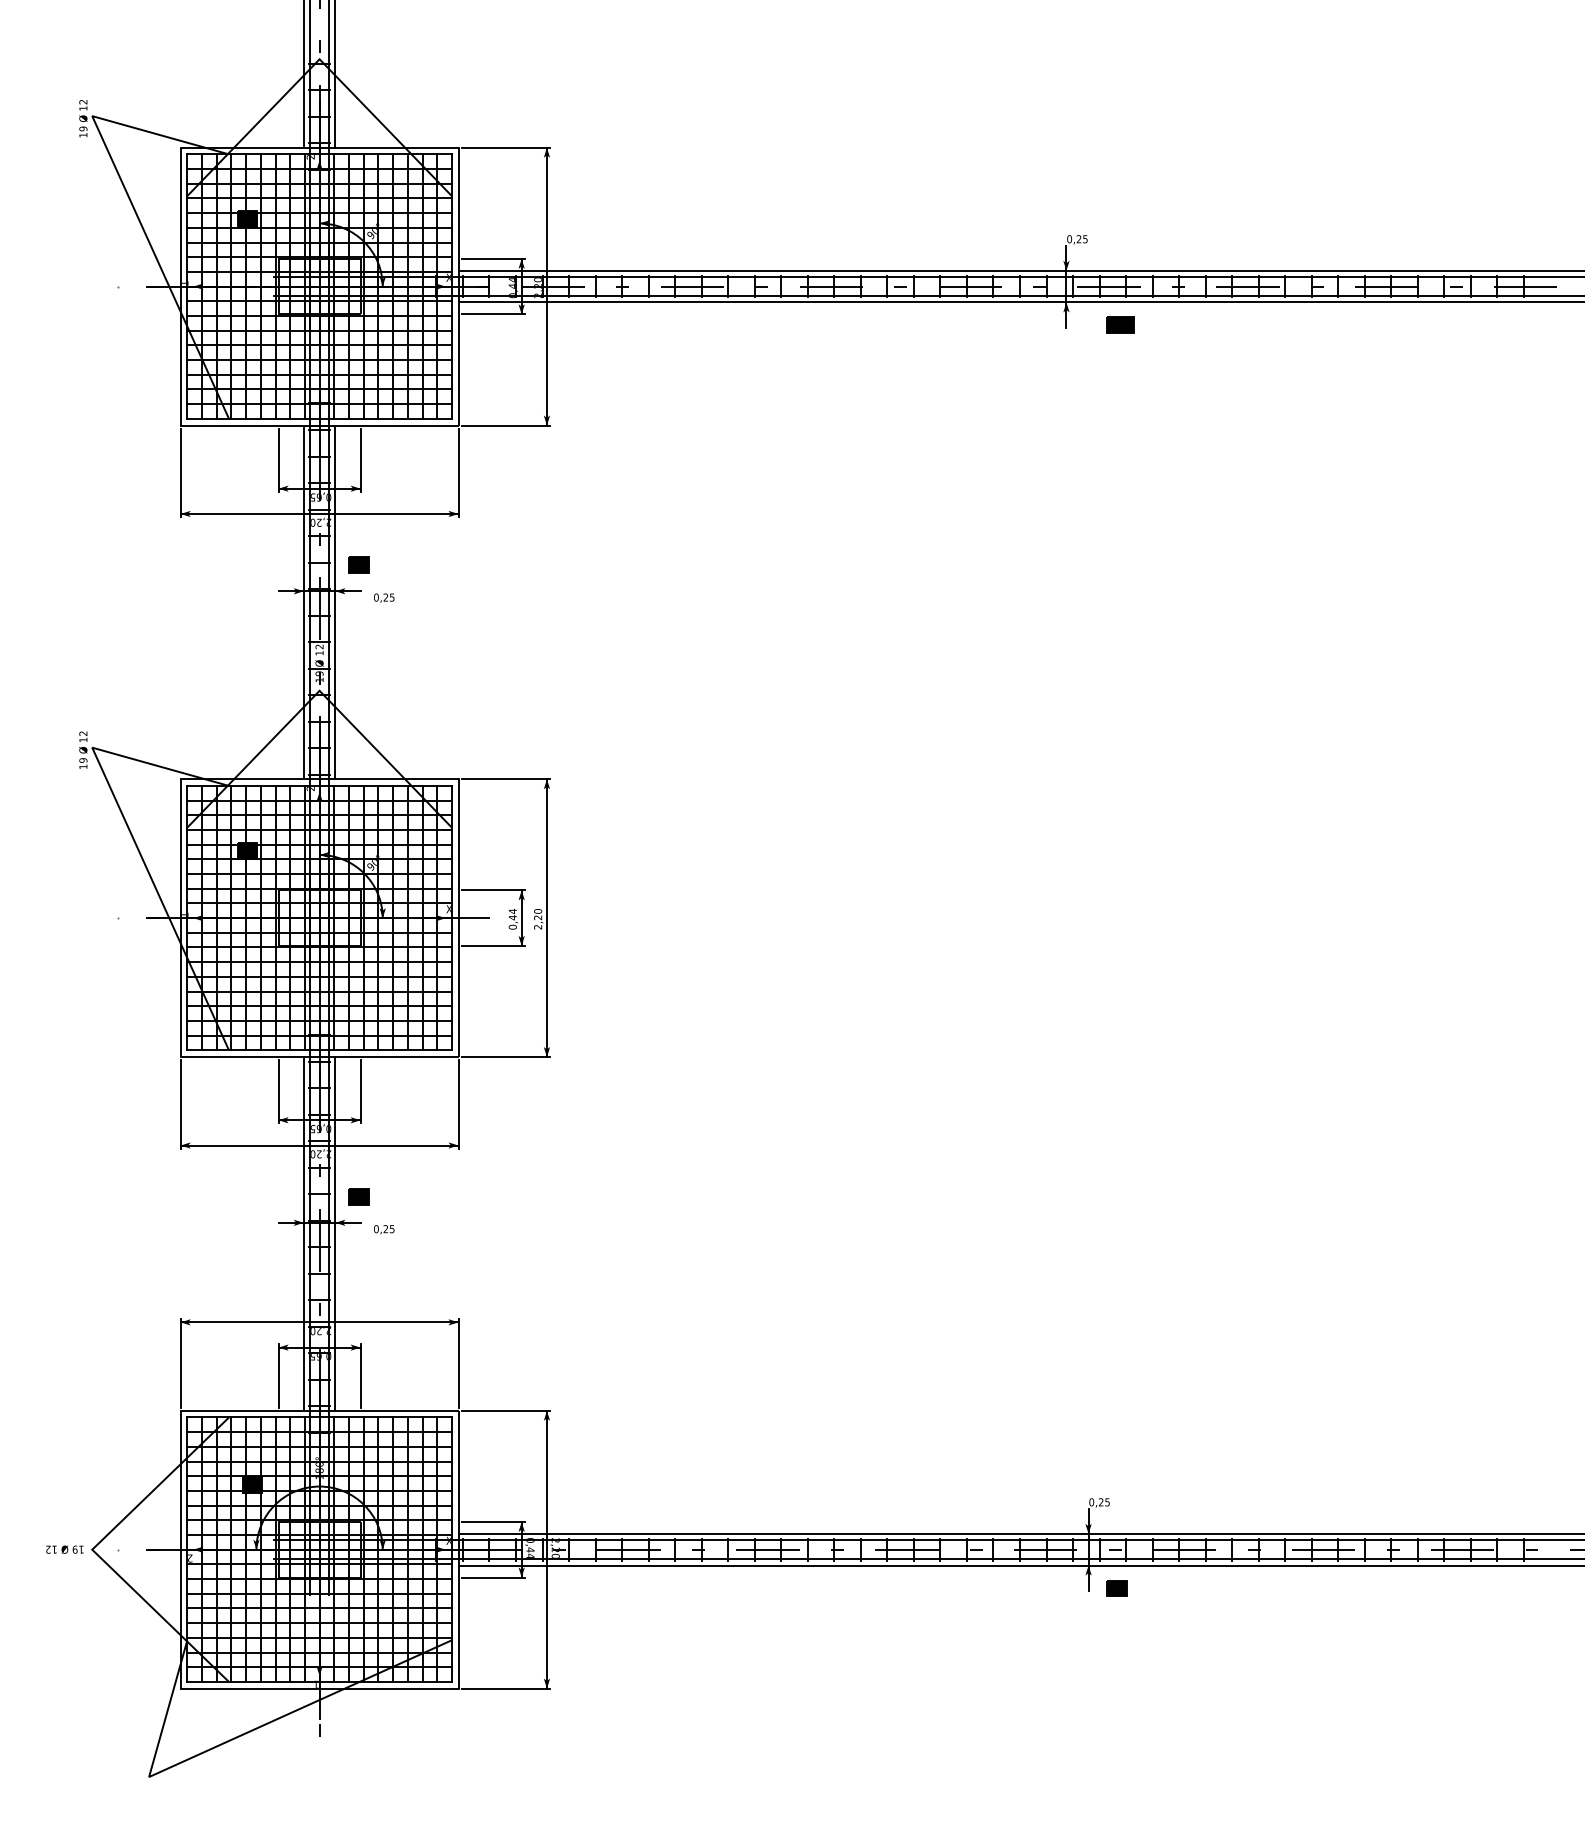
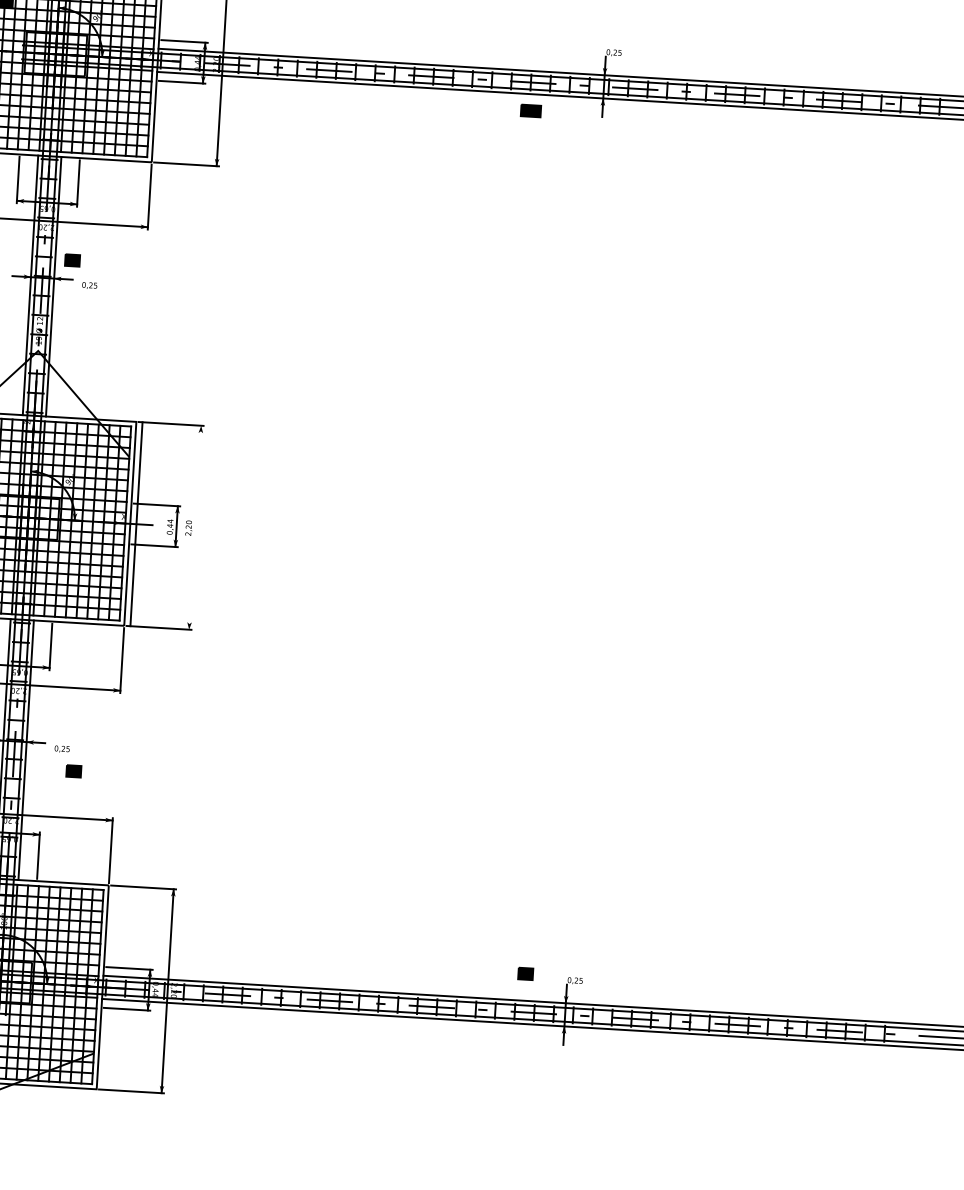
part: (1120, 324) -> (531, 110), moved
line: (546, 918) -> (136, 524), moved
part: (358, 1196) -> (73, 771), moved
part: (1116, 1588) -> (525, 974), moved

